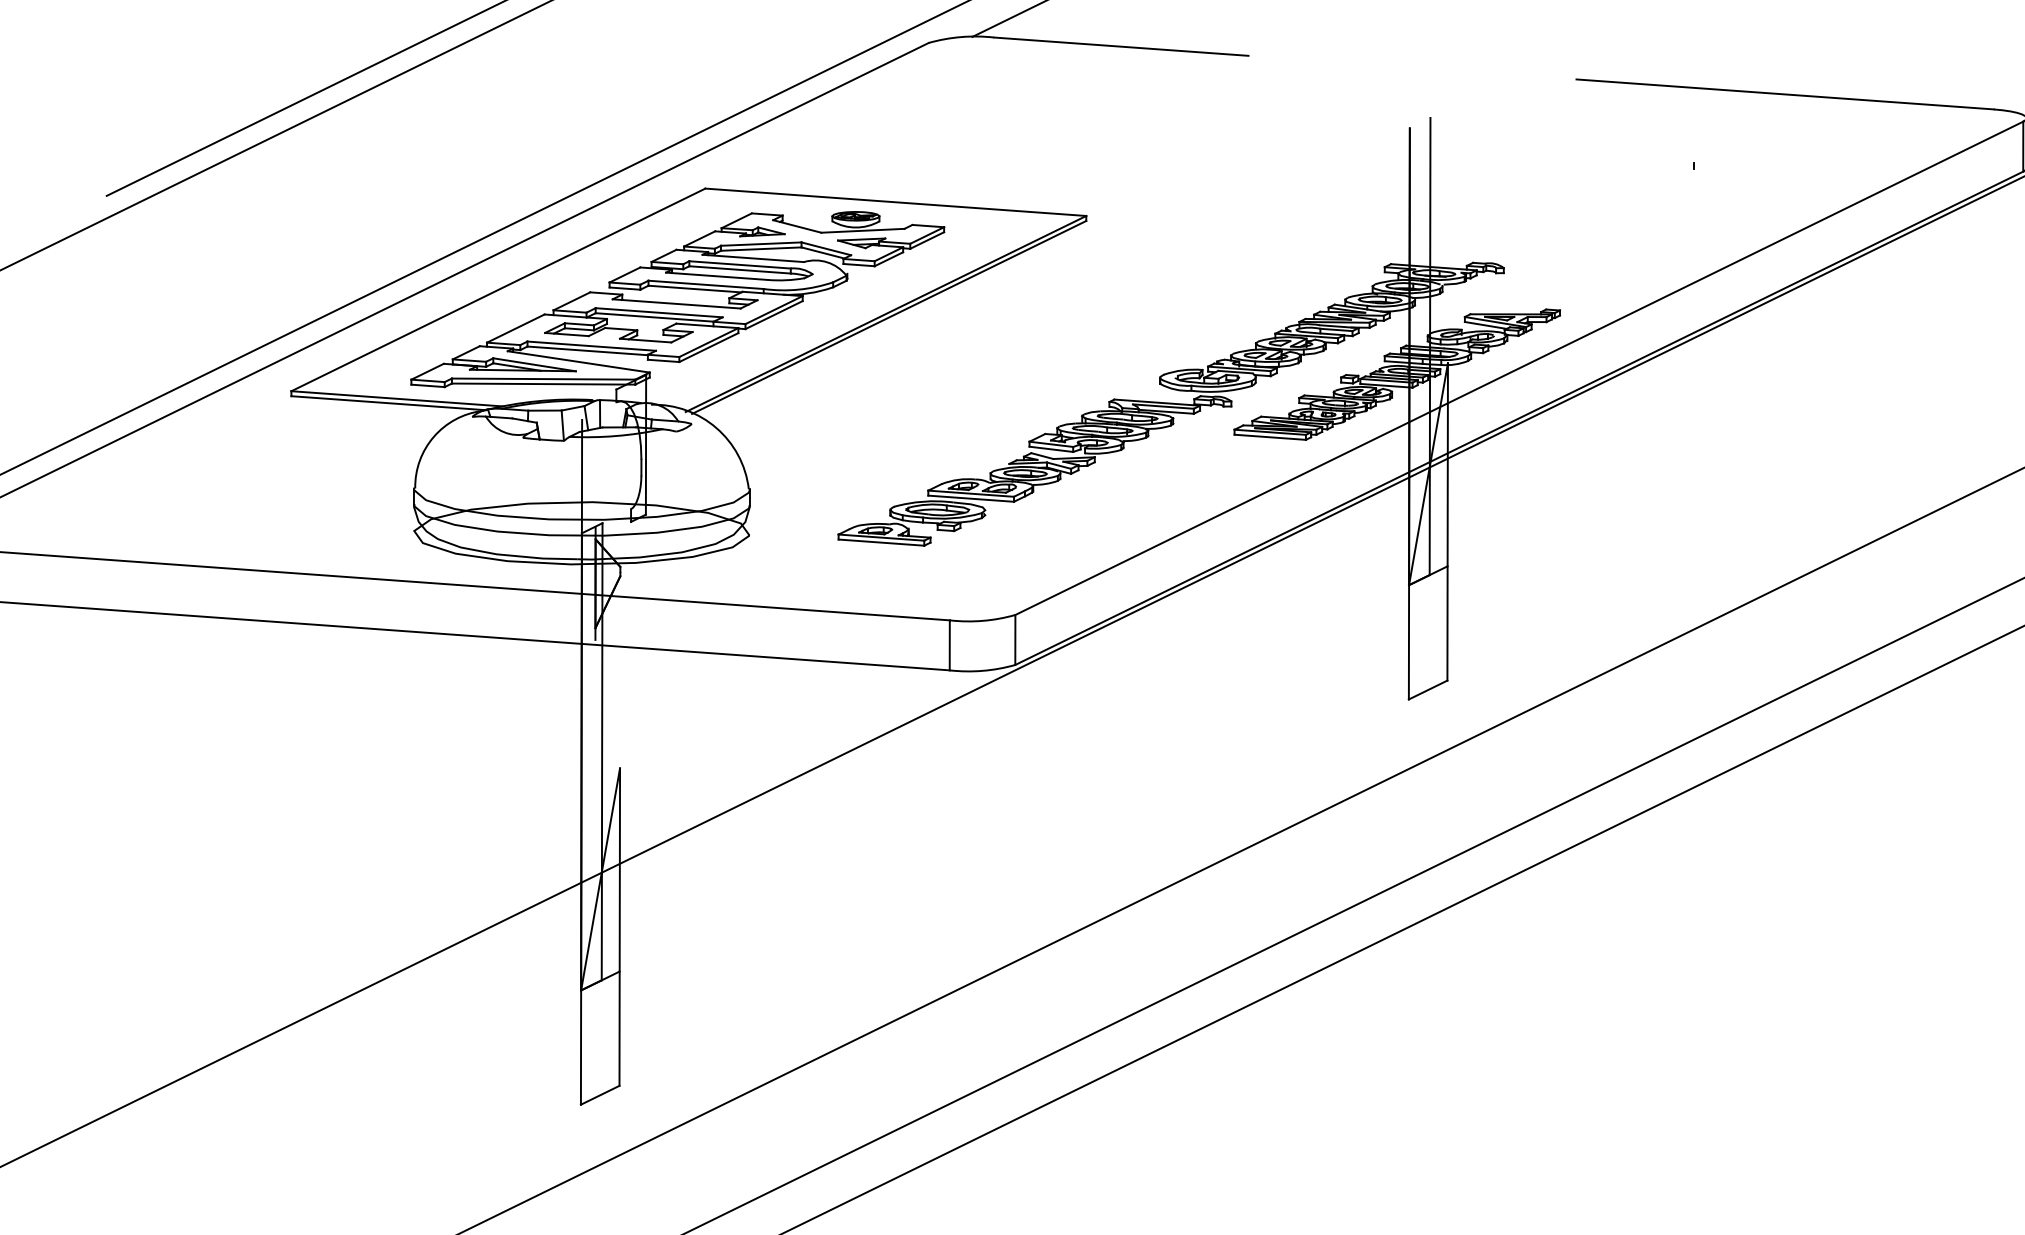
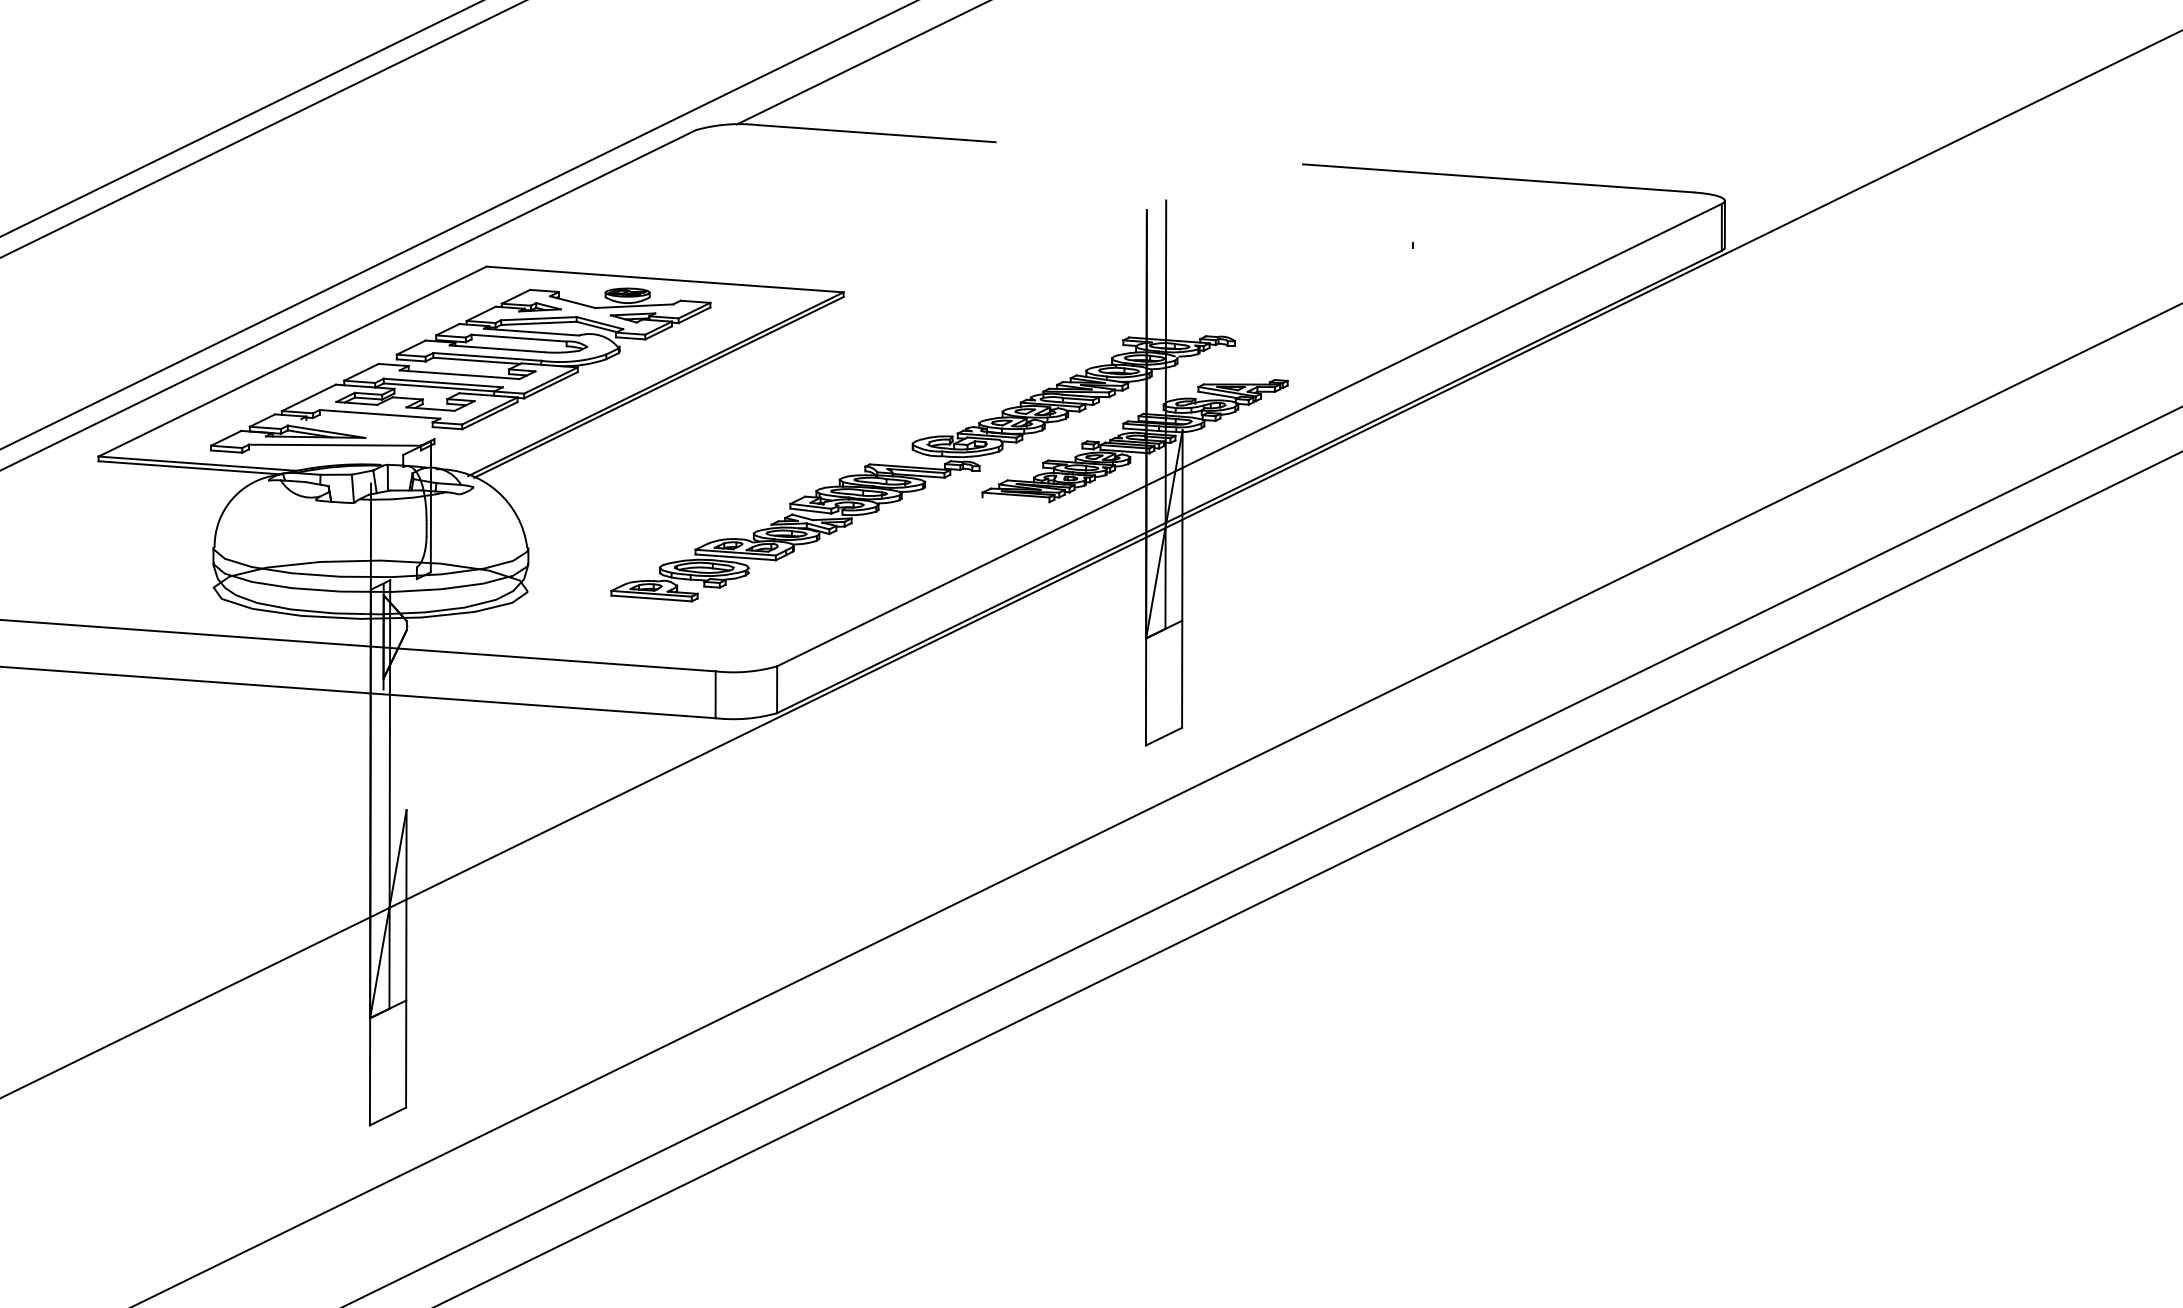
line: (739, 269) -> (518, 342), removed
line: (586, 350) -> (375, 418), removed
line: (578, 362) -> (367, 429), removed
line: (543, 383) -> (334, 449), removed
line: (1269, 437) -> (1015, 499), removed

